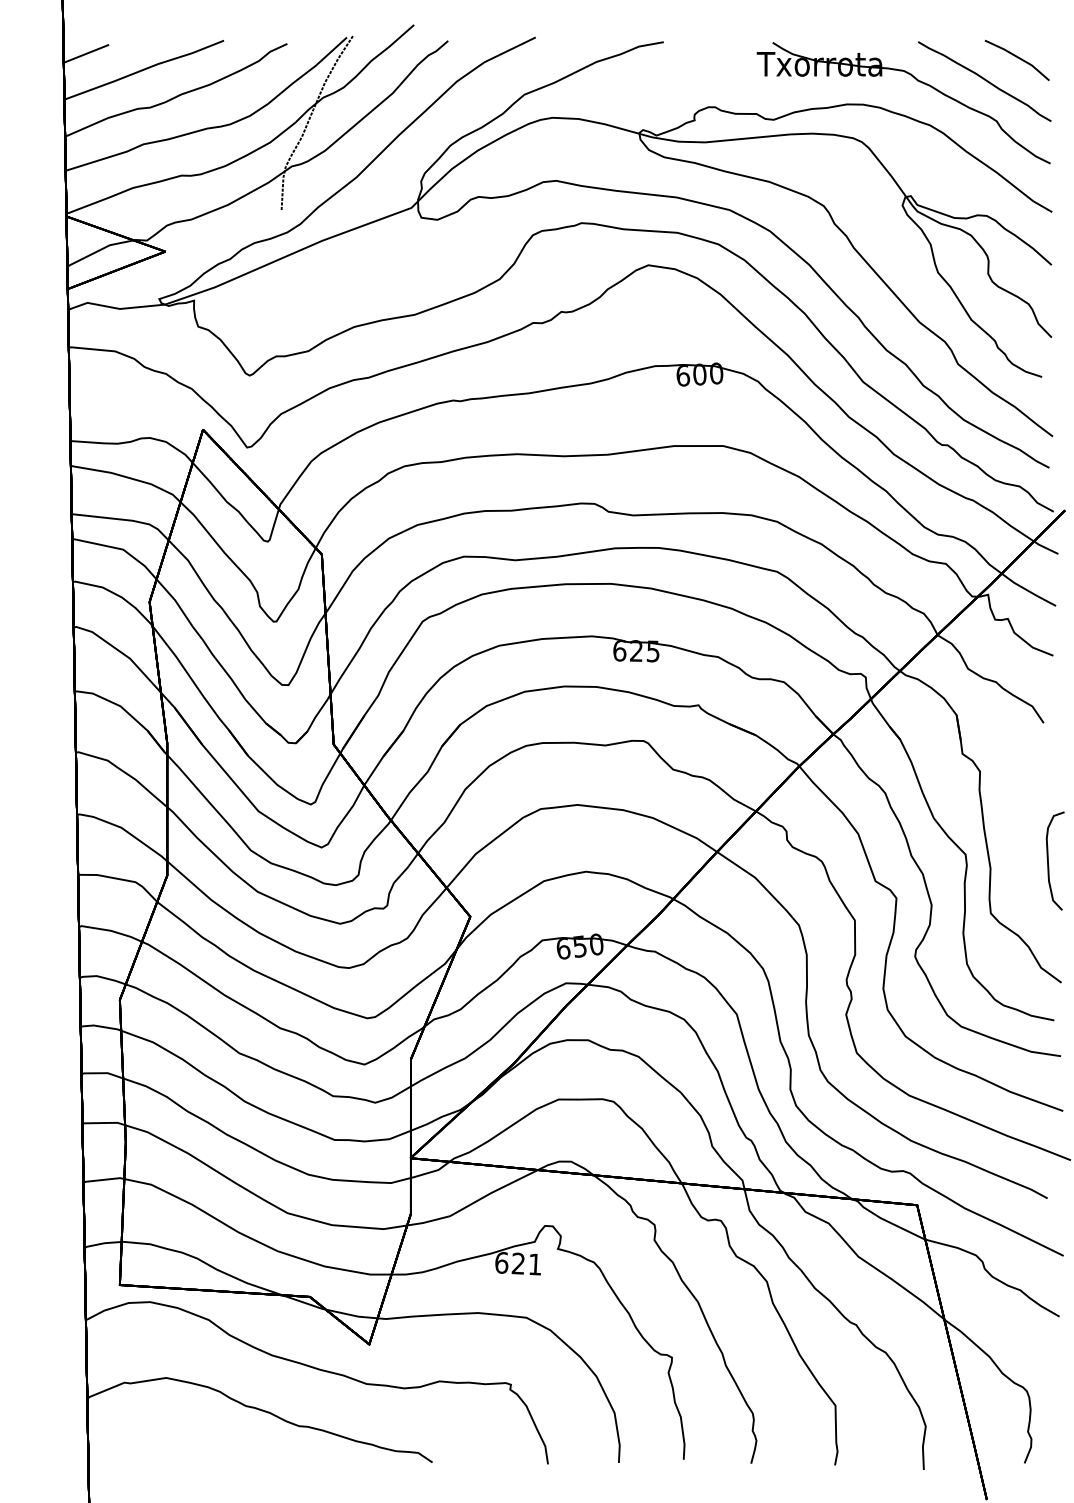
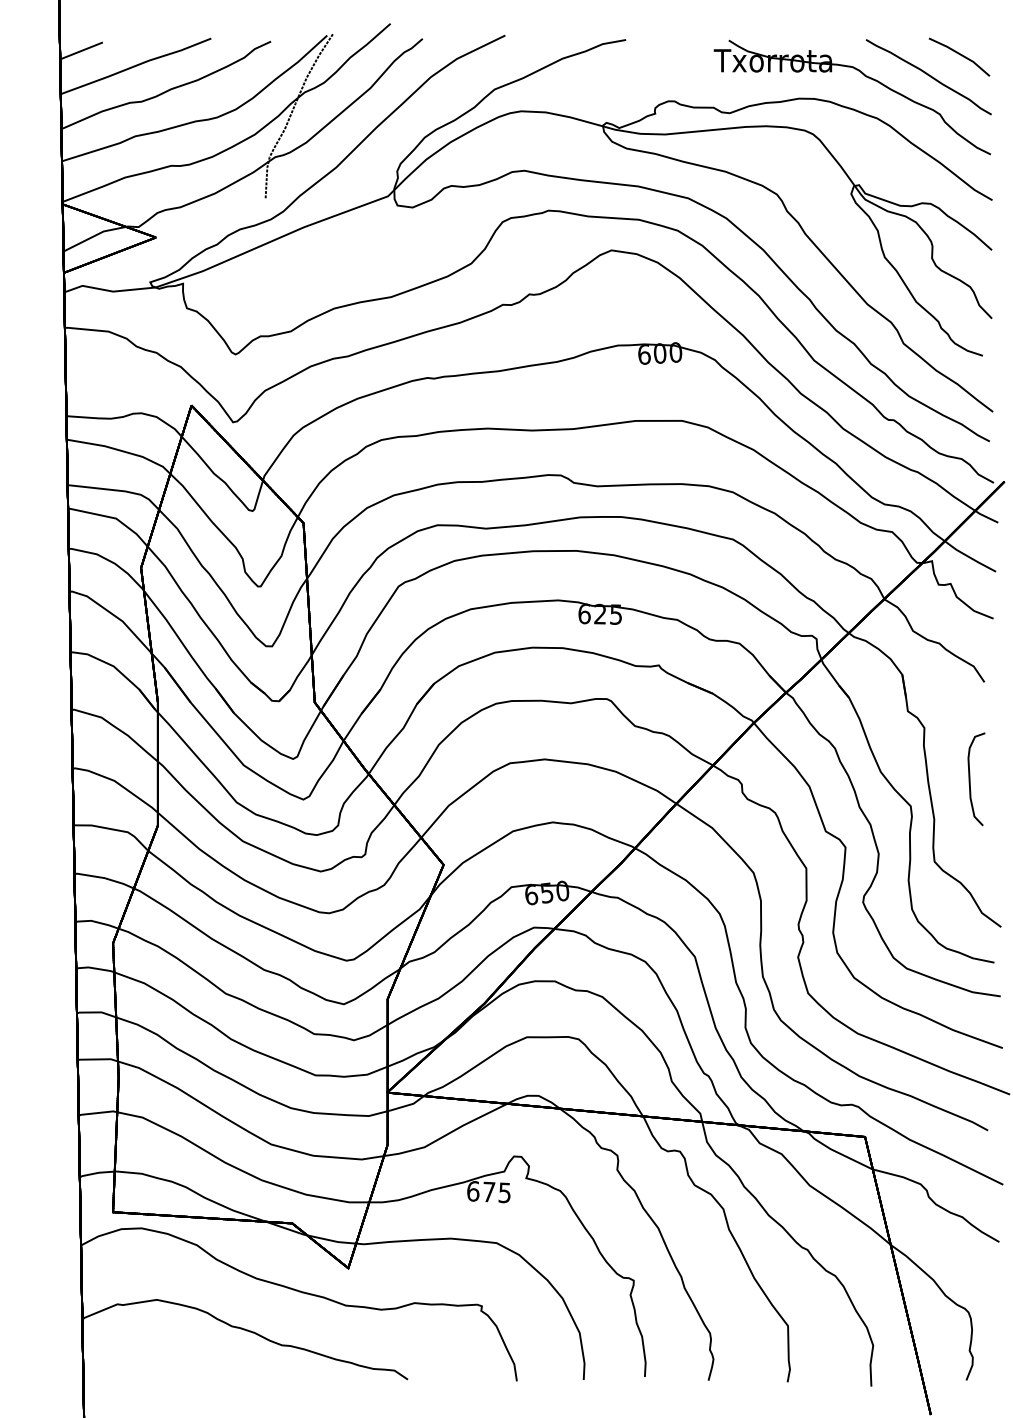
curve: (1048, 860) -> (970, 778), moved
text: (526, 1263) -> (496, 1191), 621 -> 675

